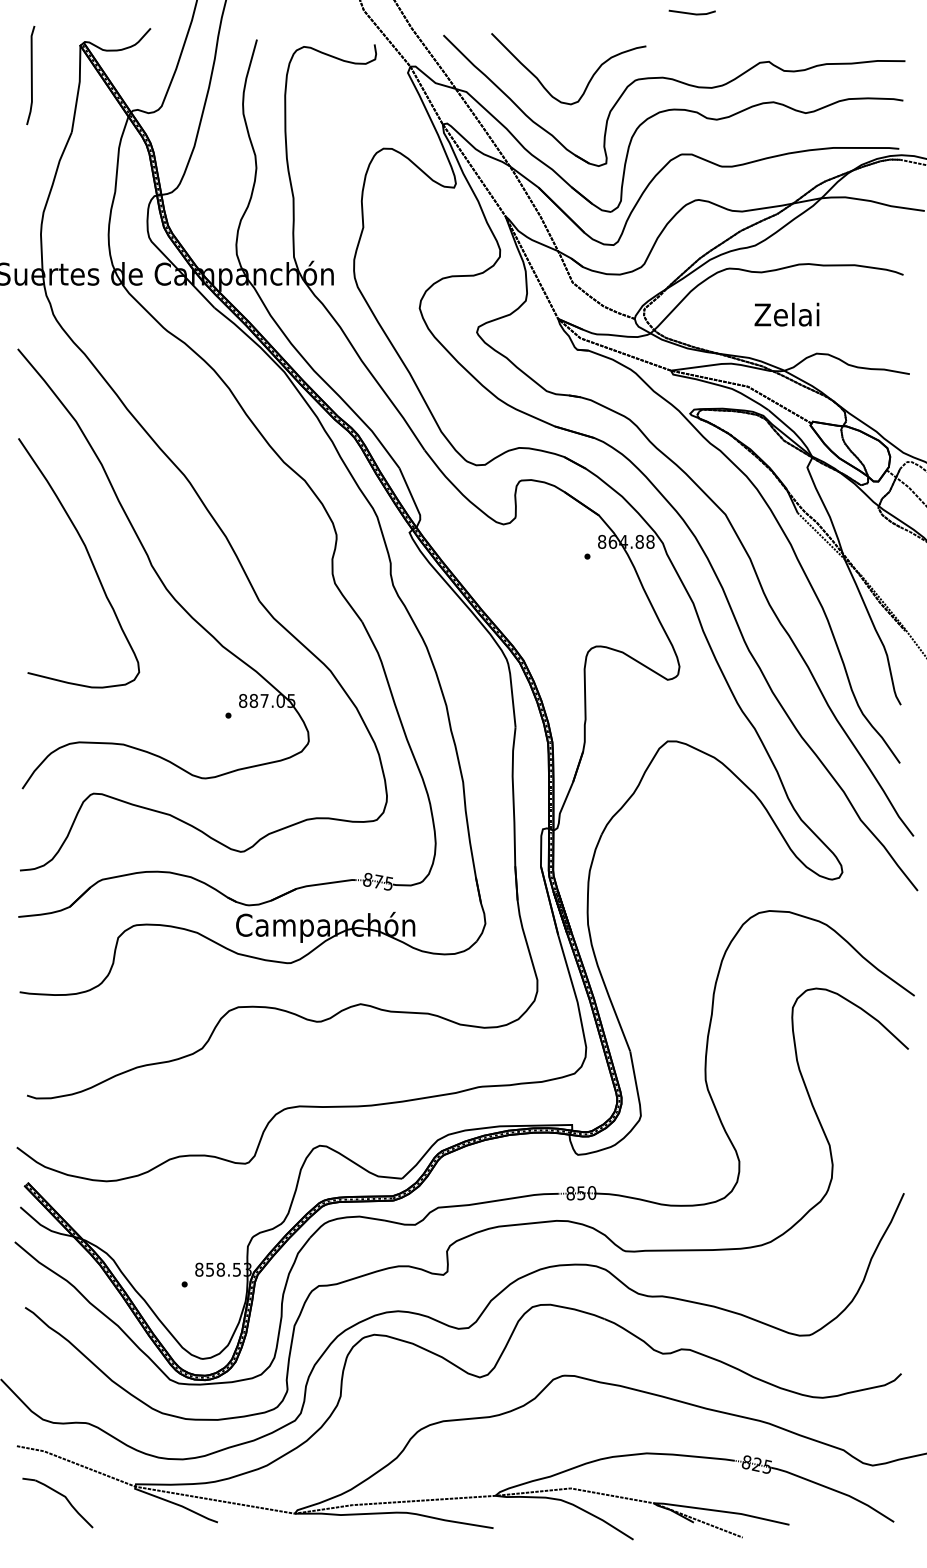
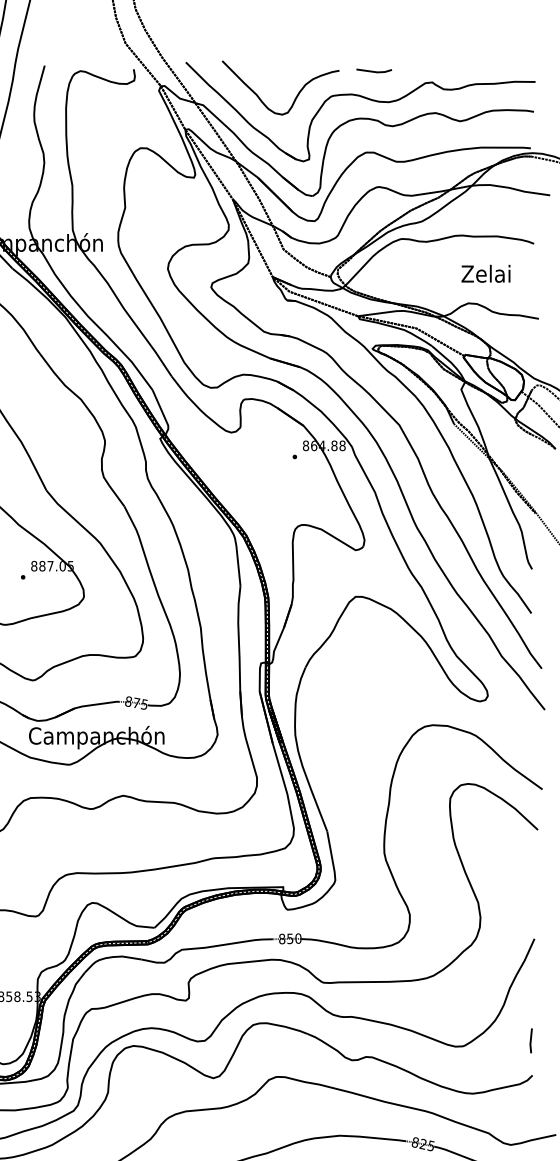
line: (691, 12) -> (373, 70), moved
text: (786, 314) -> (485, 273), moved
line: (899, 1327) -> (531, 1040), added

